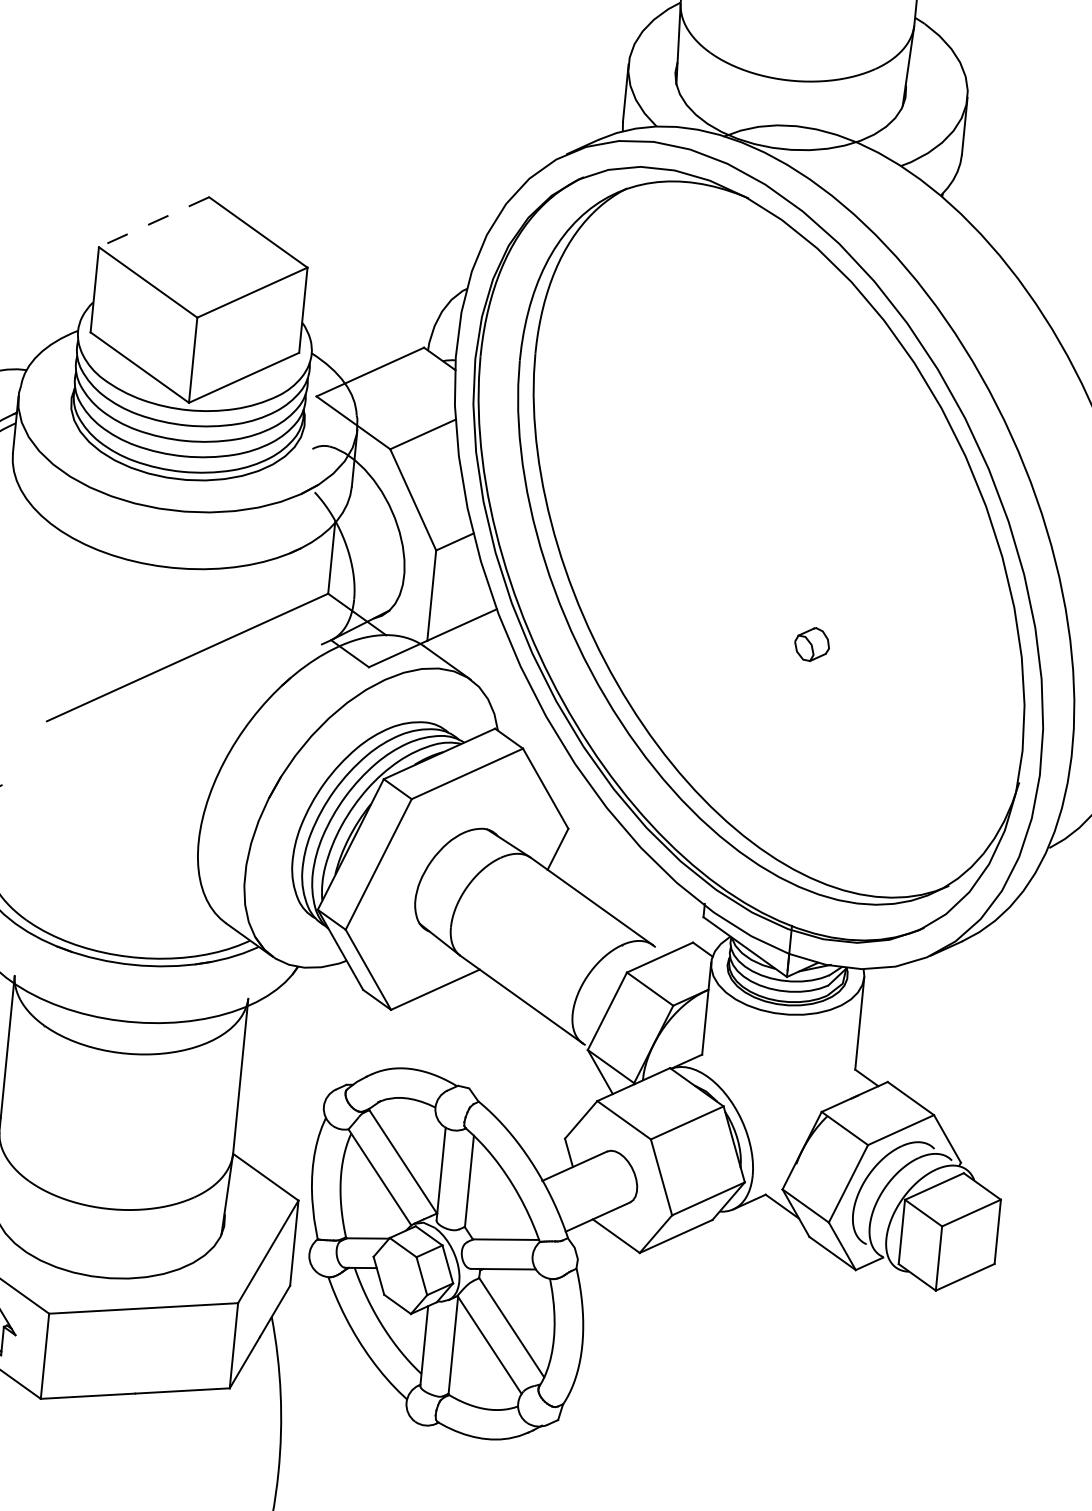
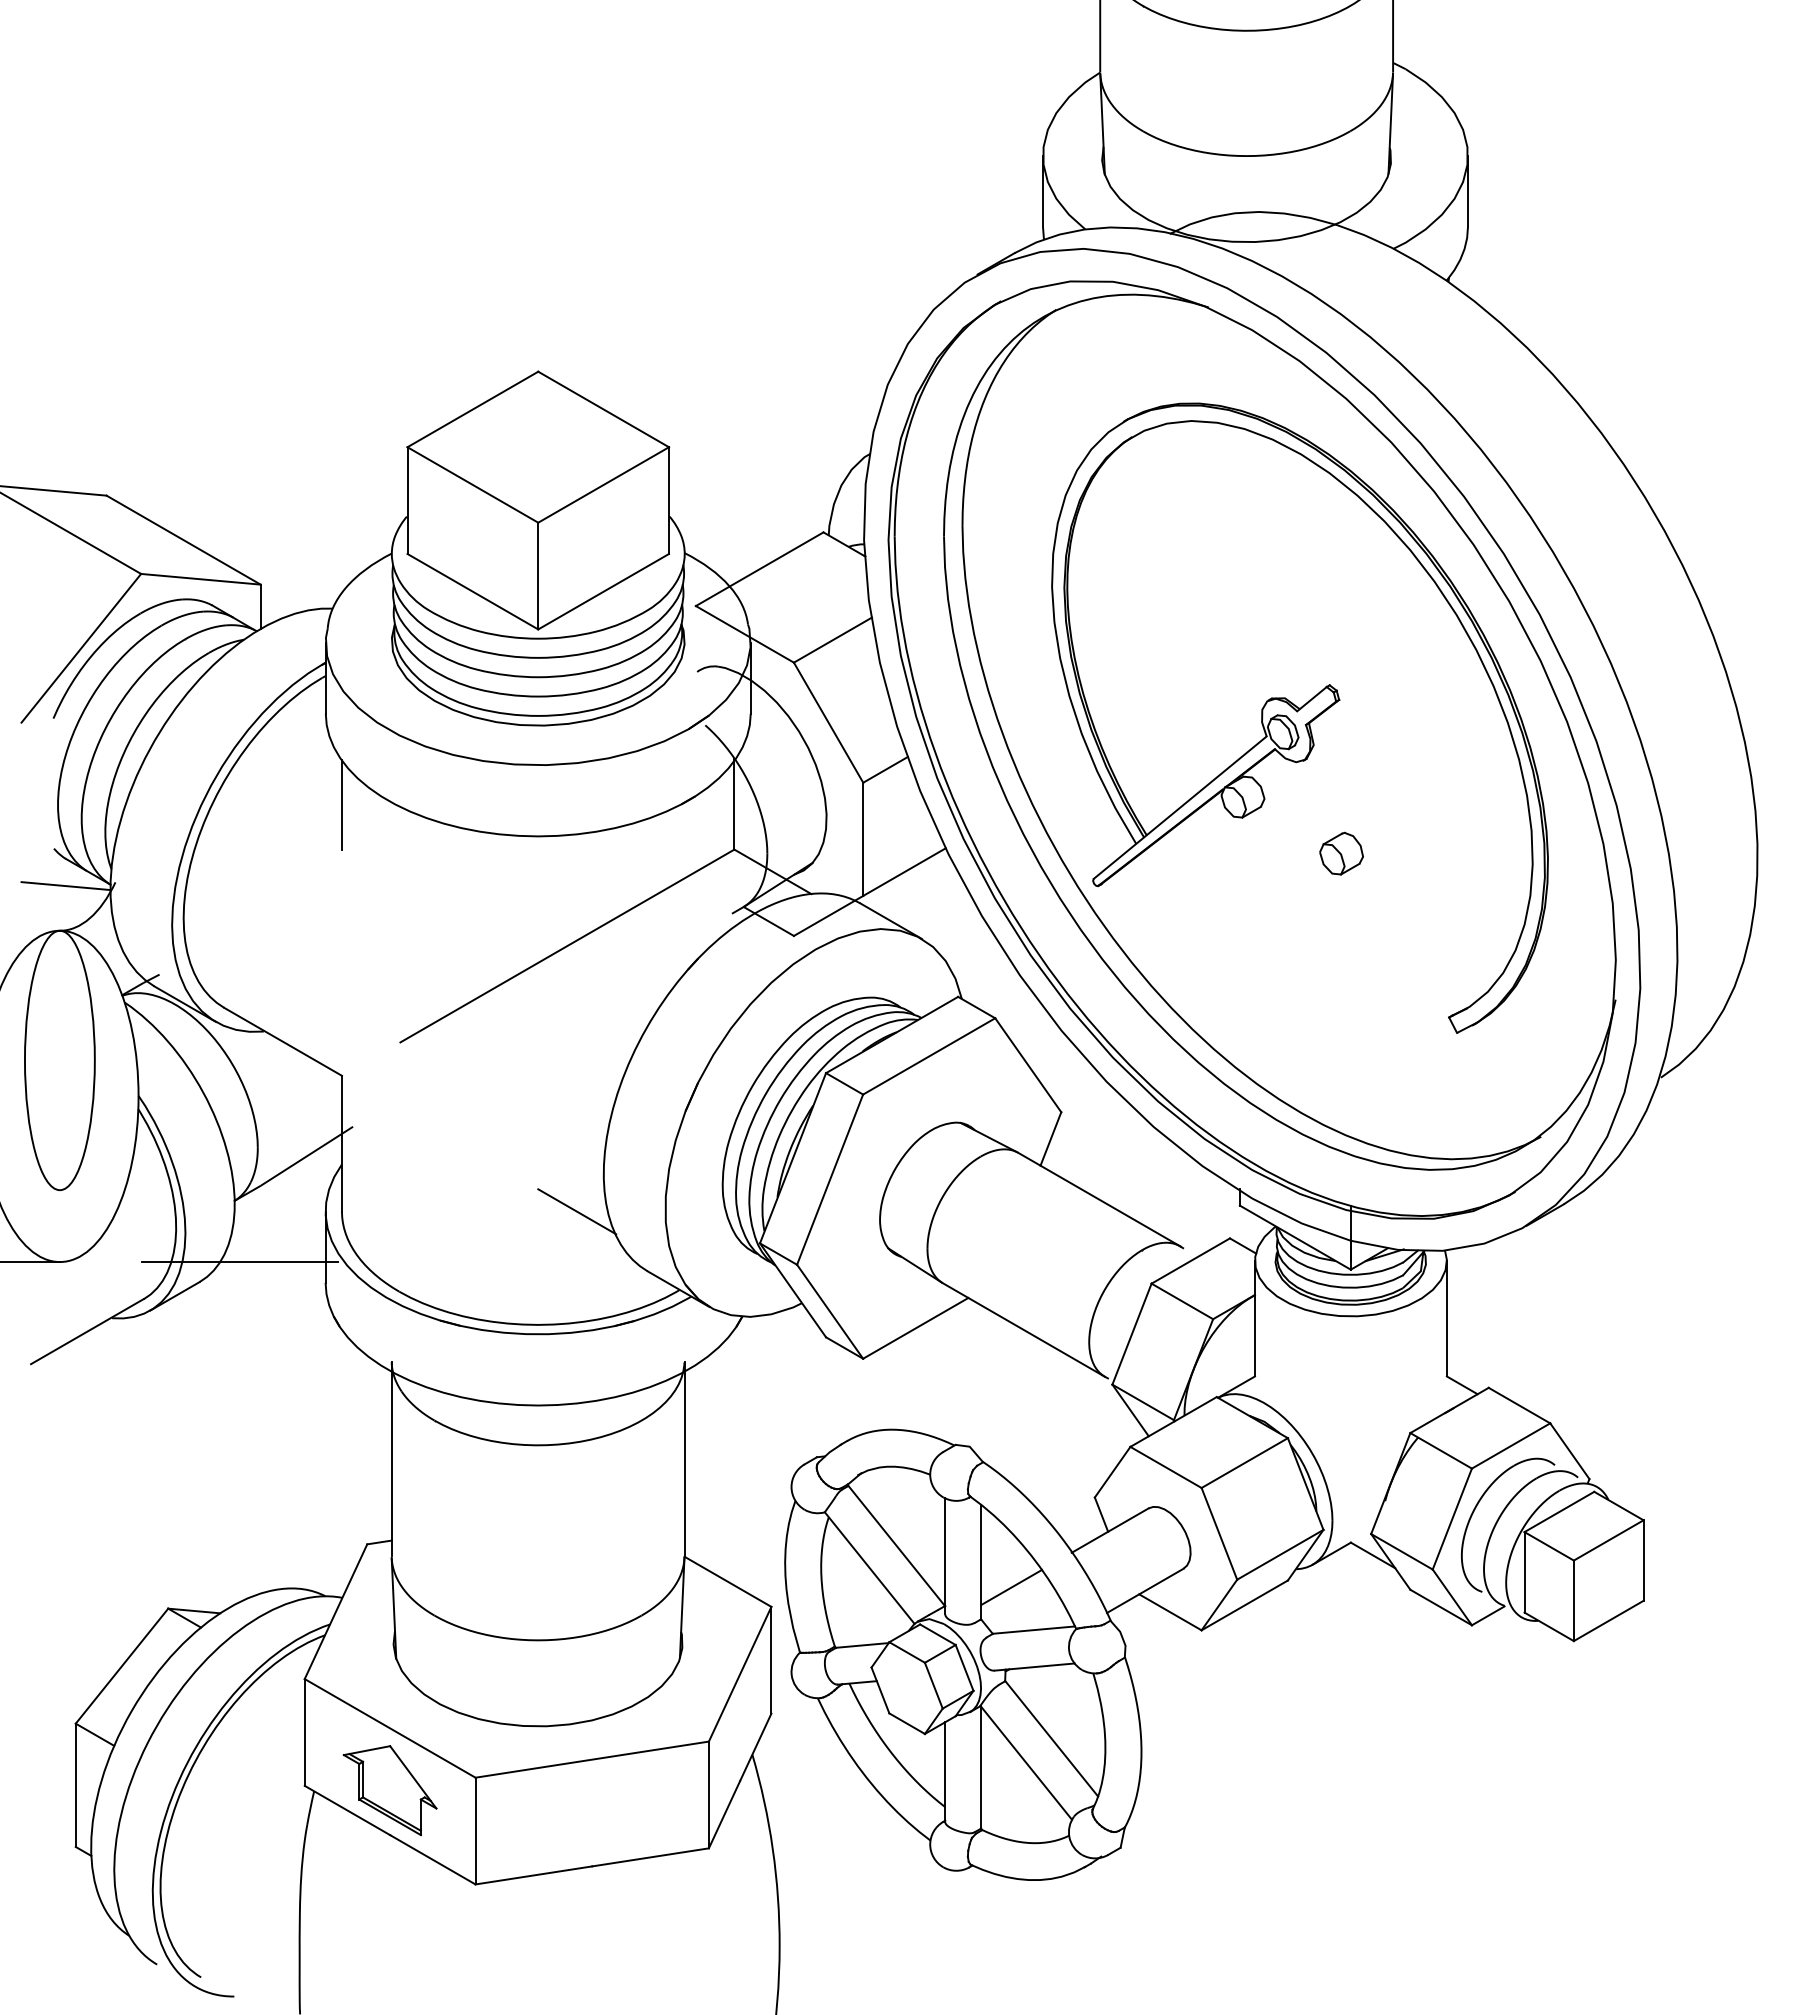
line: (153, 222) -> (472, 409), dashed -> solid
line: (19, 527) -> (342, 804), added
part: (789, 532) -> (1299, 717), added
line: (174, 870) -> (577, 1211), added
line: (491, 1203) -> (1011, 1586), added

